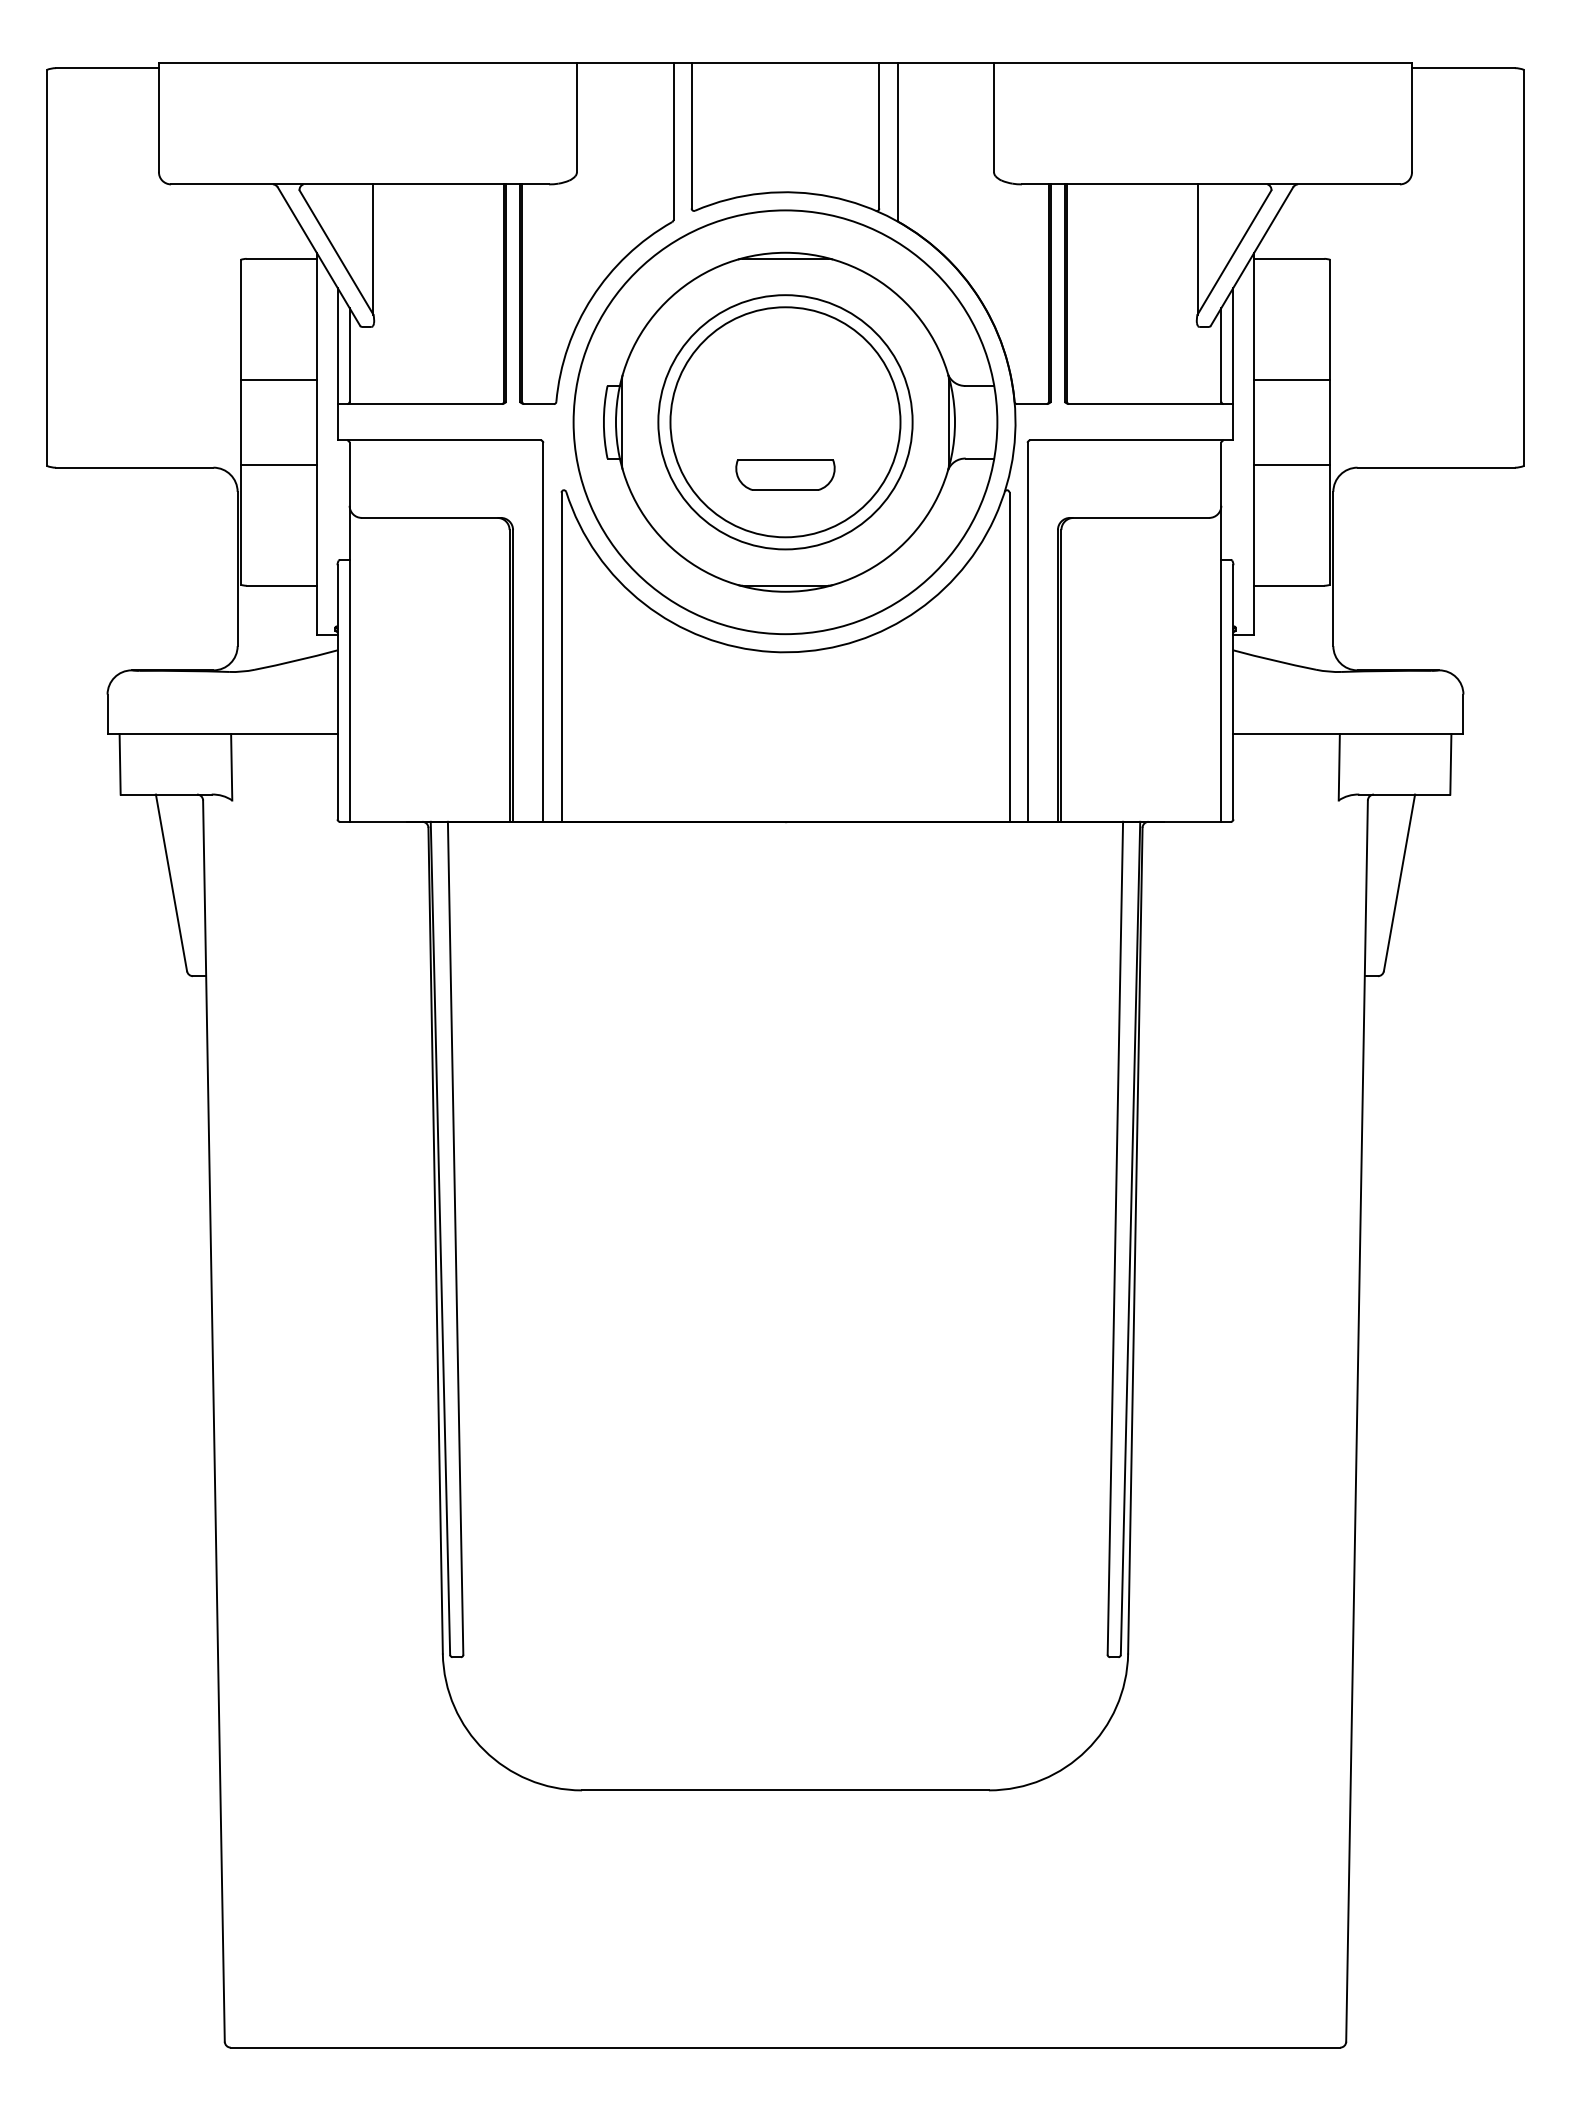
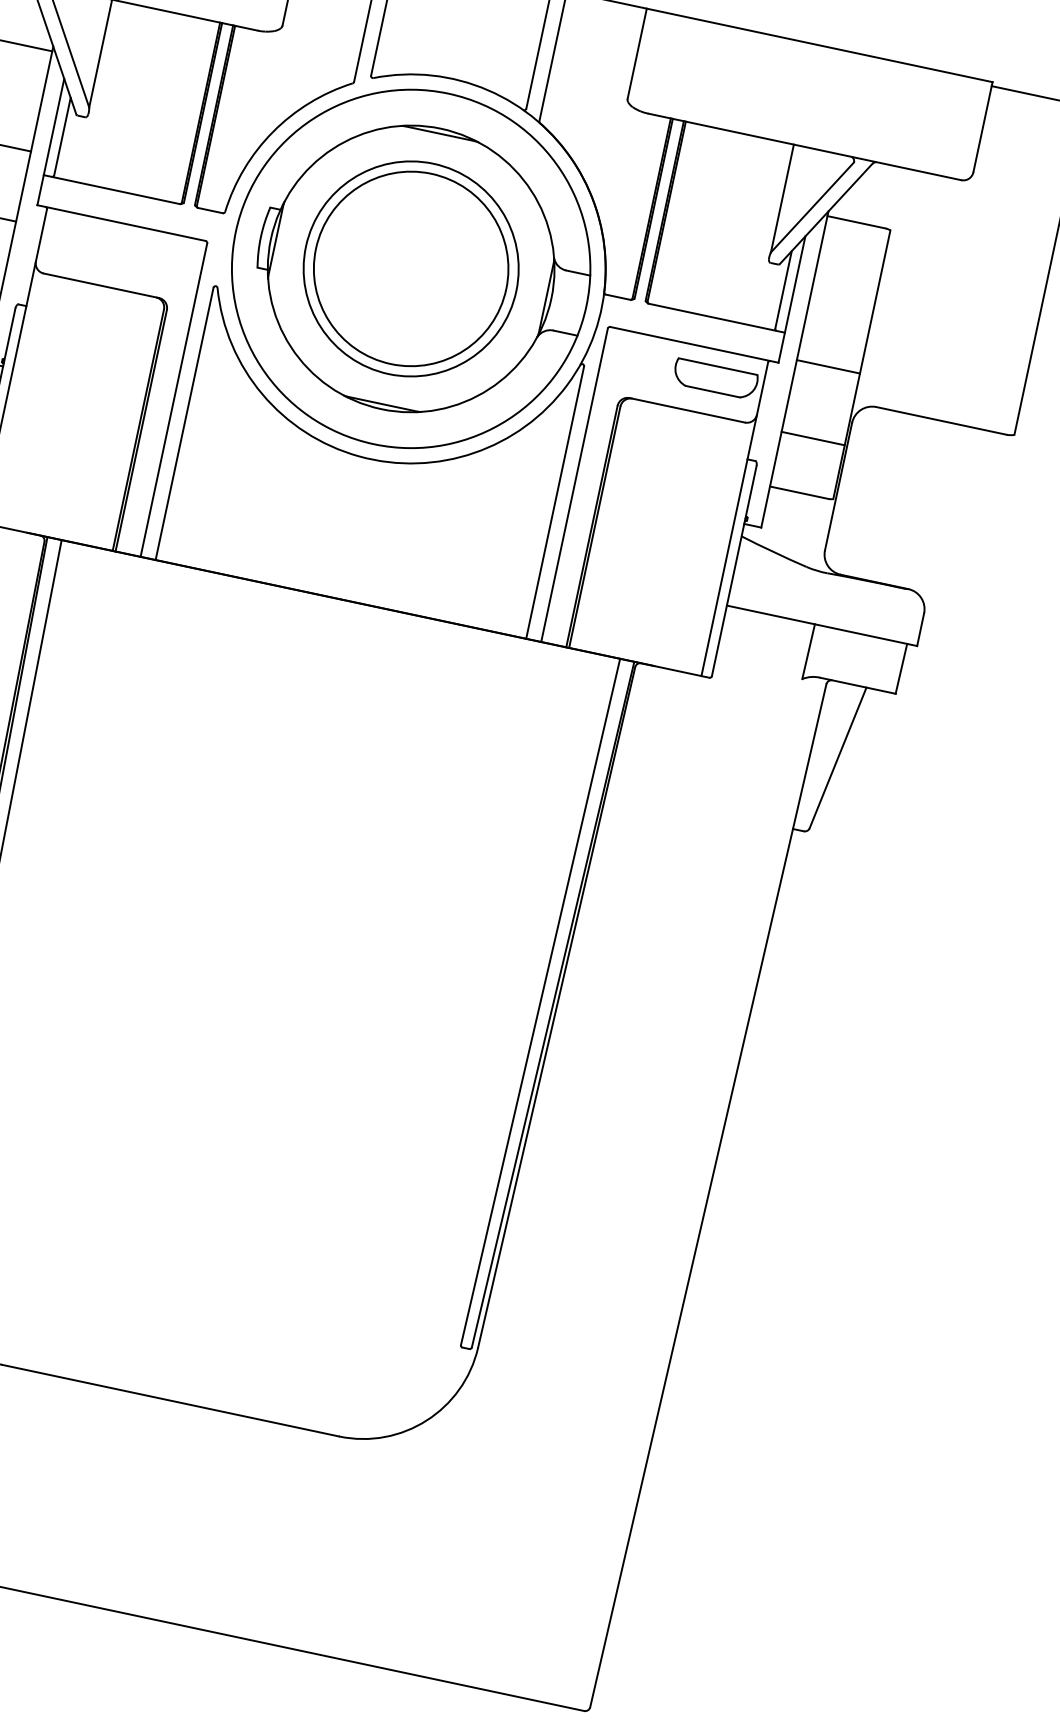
line: (1292, 379) -> (828, 366), moved
line: (1292, 464) -> (813, 438), moved
part: (785, 474) -> (715, 378), moved

